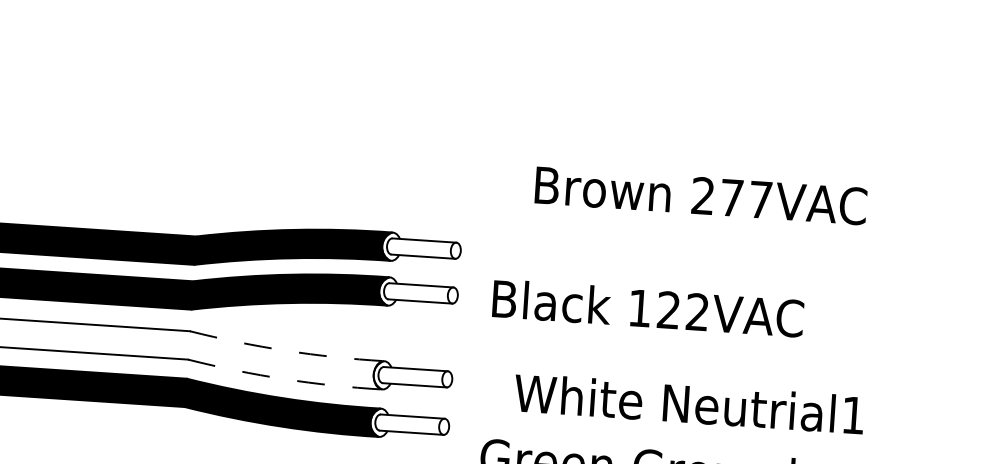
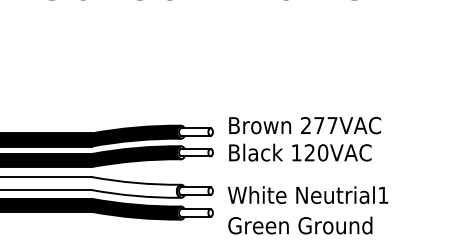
text: (701, 195) -> (305, 125), moved
text: (698, 311) -> (323, 152), 122VAC -> 120VAC
arc: (286, 351) -> (136, 183), dashed -> solid
arc: (285, 380) -> (136, 196), dashed -> solid
text: (690, 402) -> (308, 194), moved

